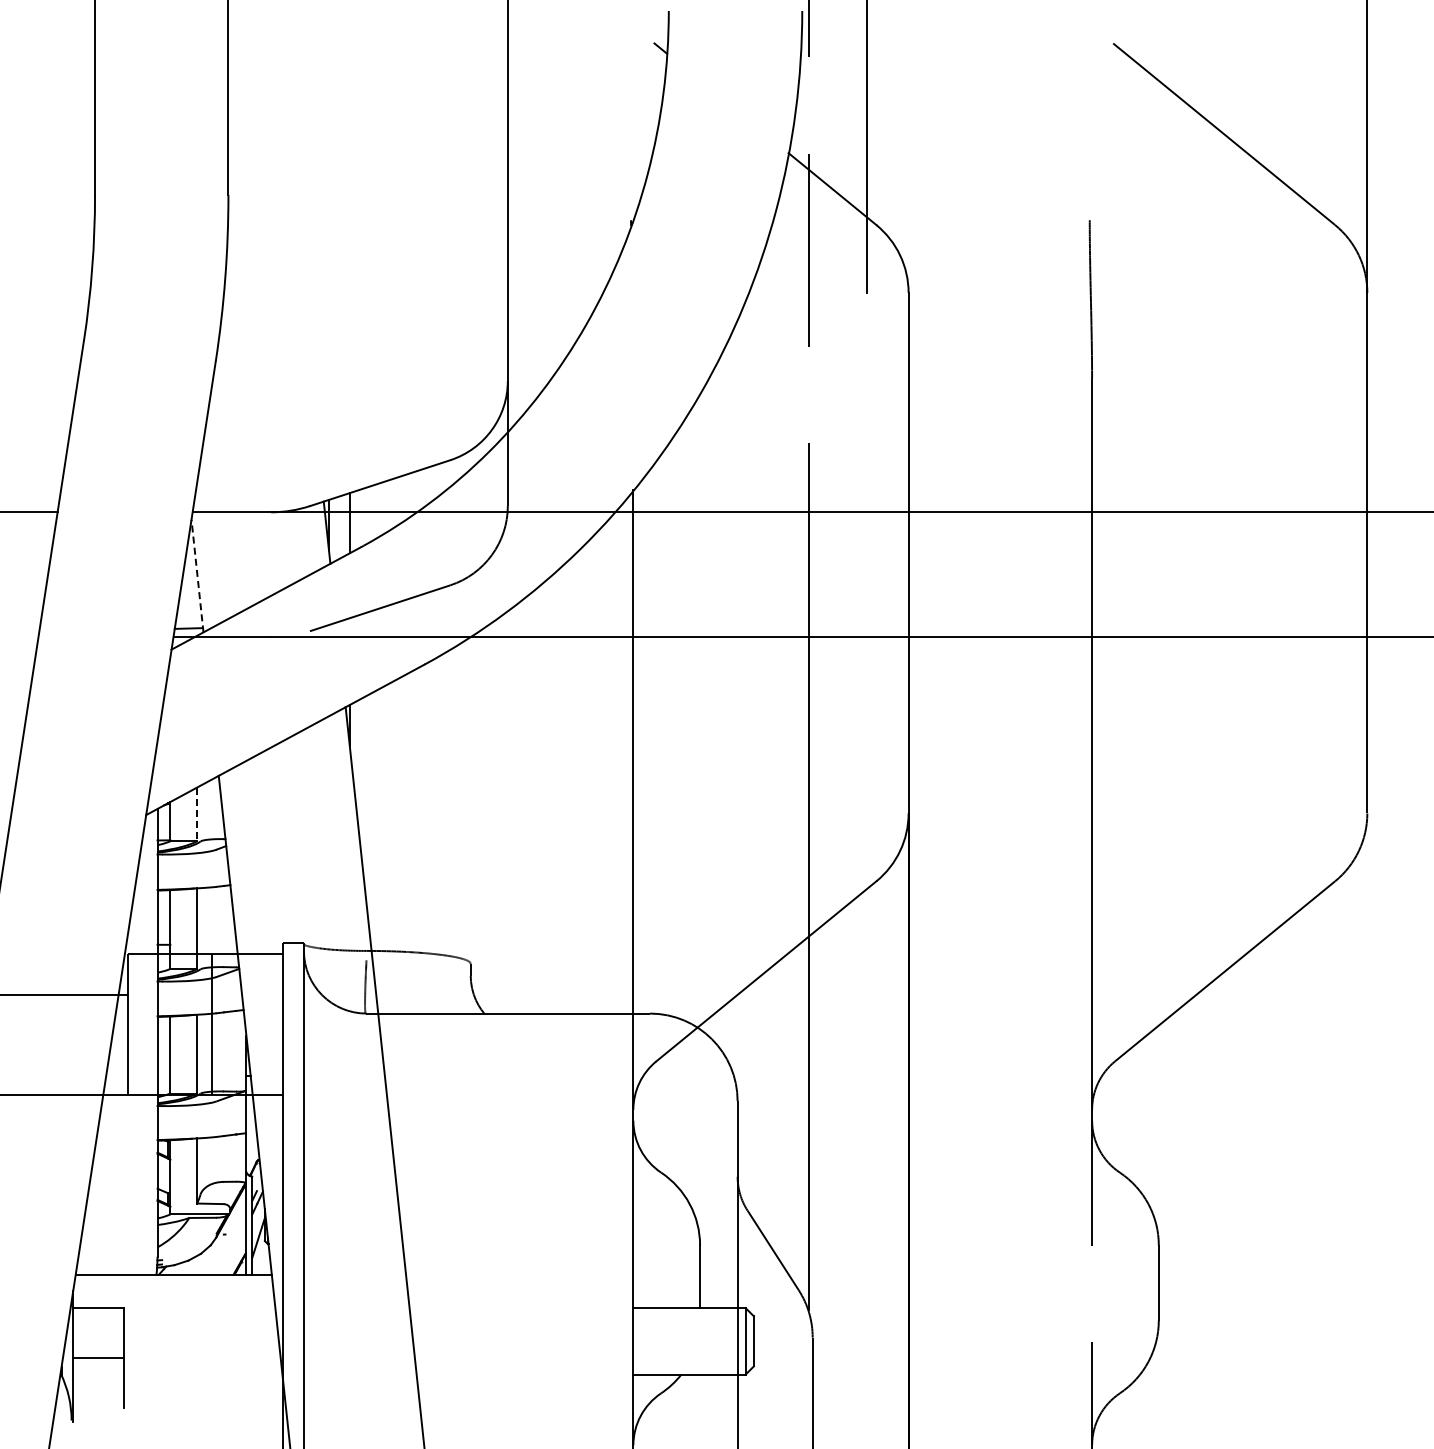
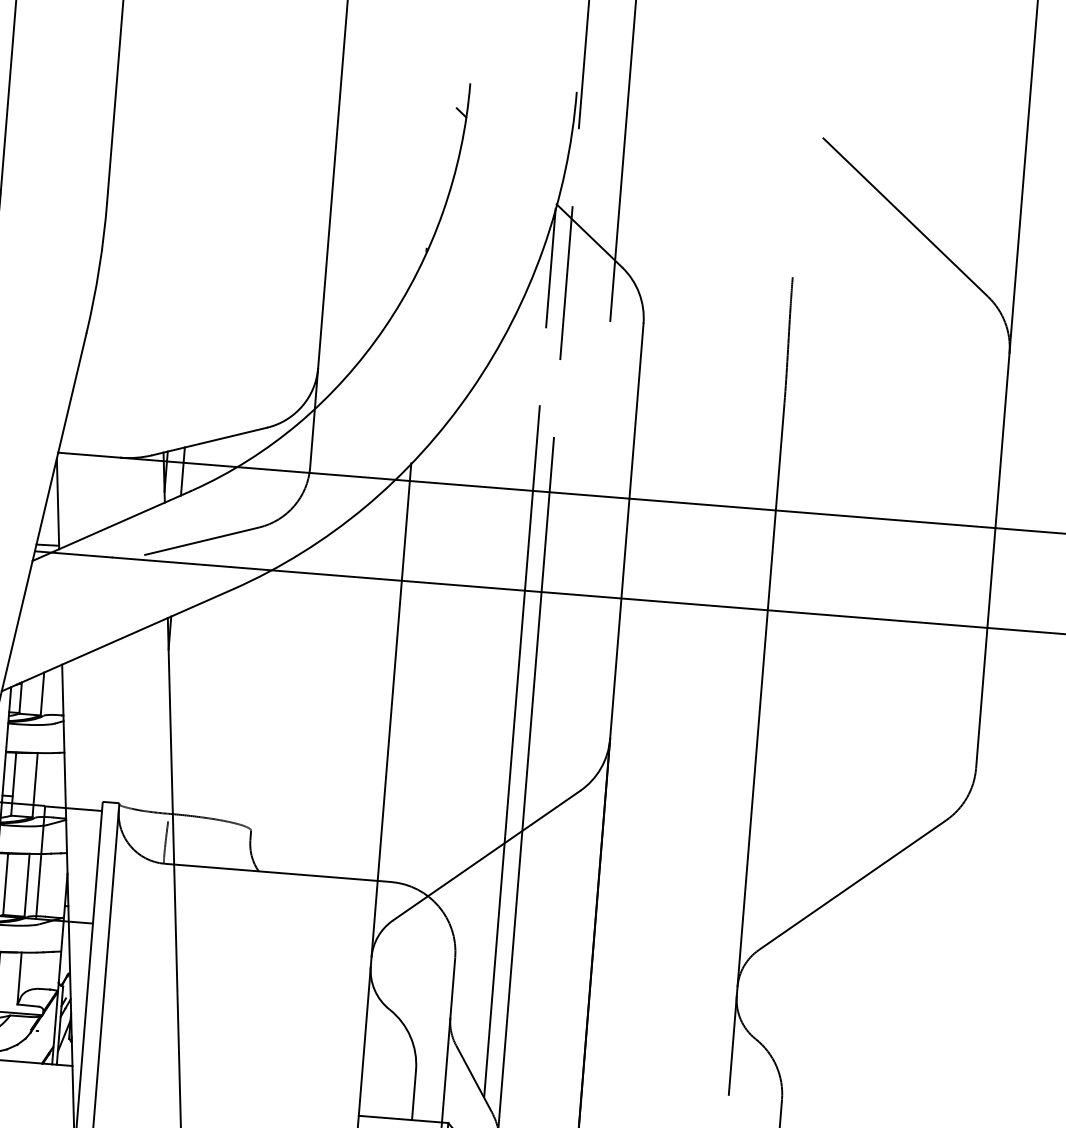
line: (197, 576) -> (58, 504), dashed -> solid
line: (787, 714) -> (519, 652), added
line: (197, 814) -> (42, 694), dashed -> solid

